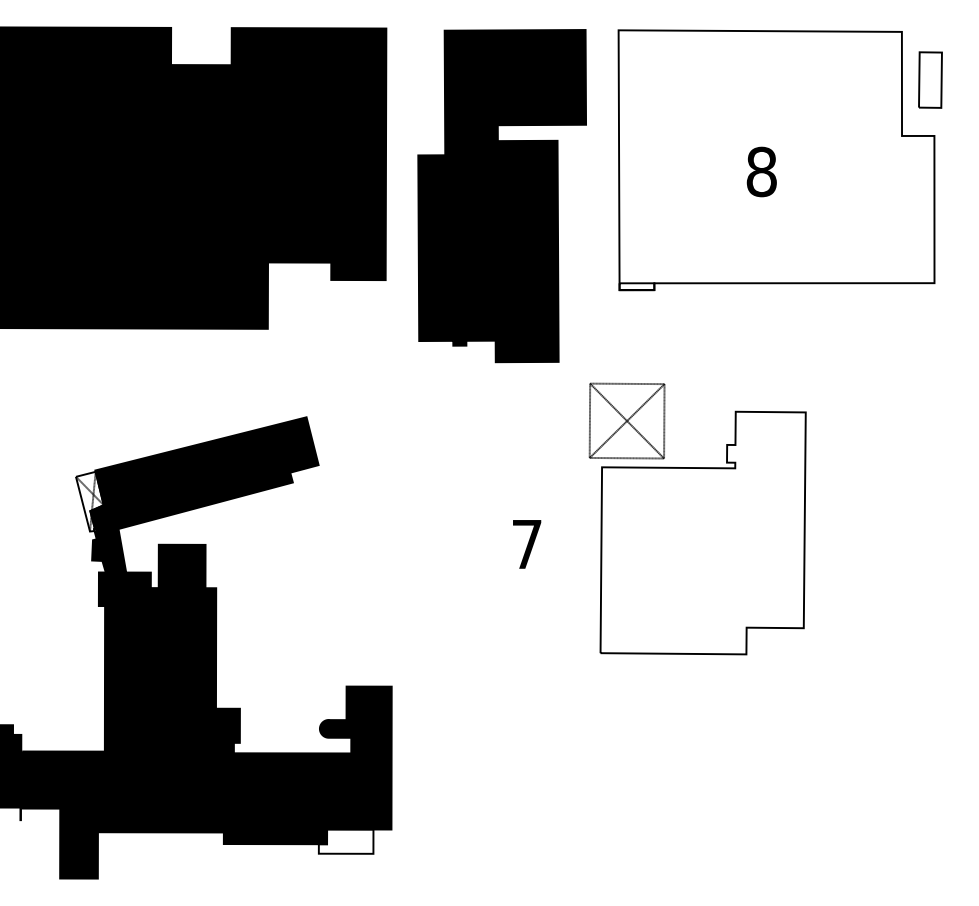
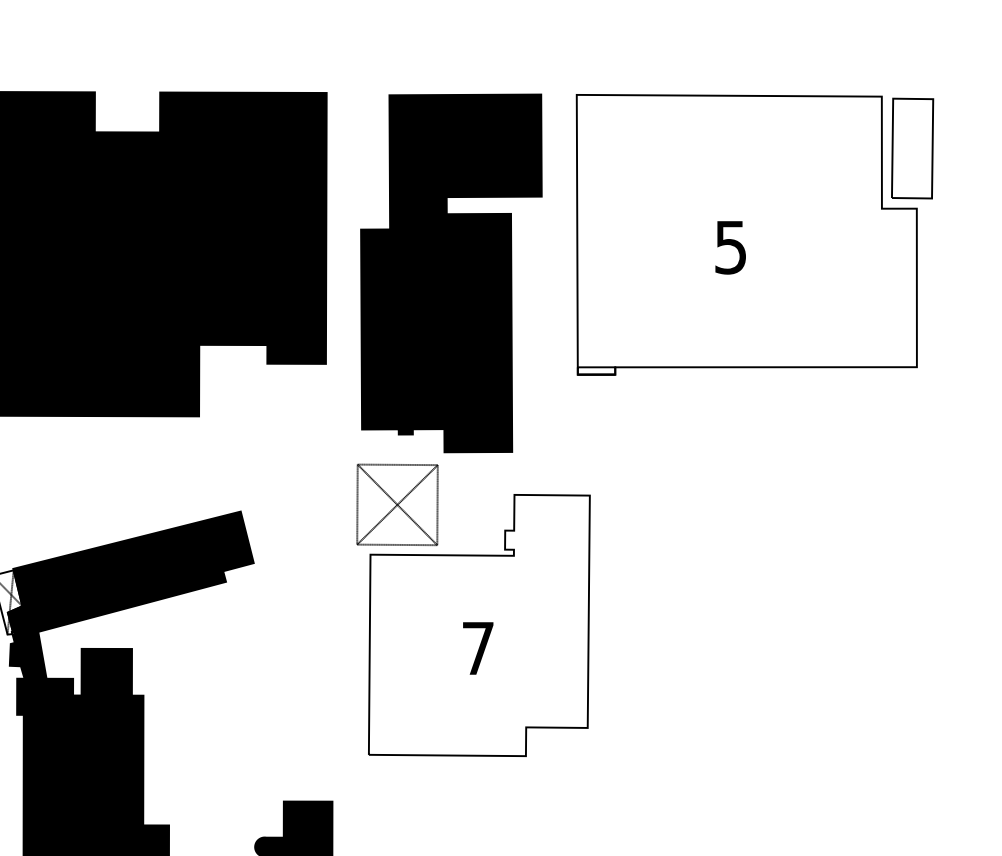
part: (930, 79) -> (912, 147), size x1.67
text: (761, 171) -> (730, 246), 8 -> 5
part: (697, 518) -> (473, 609), moved

